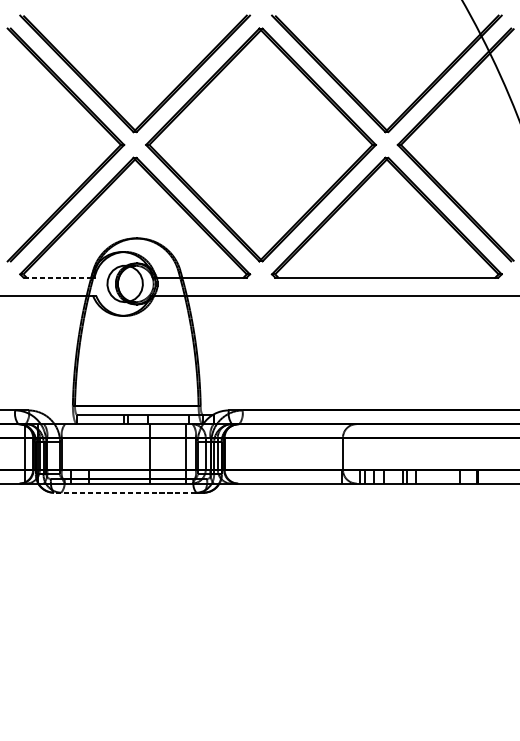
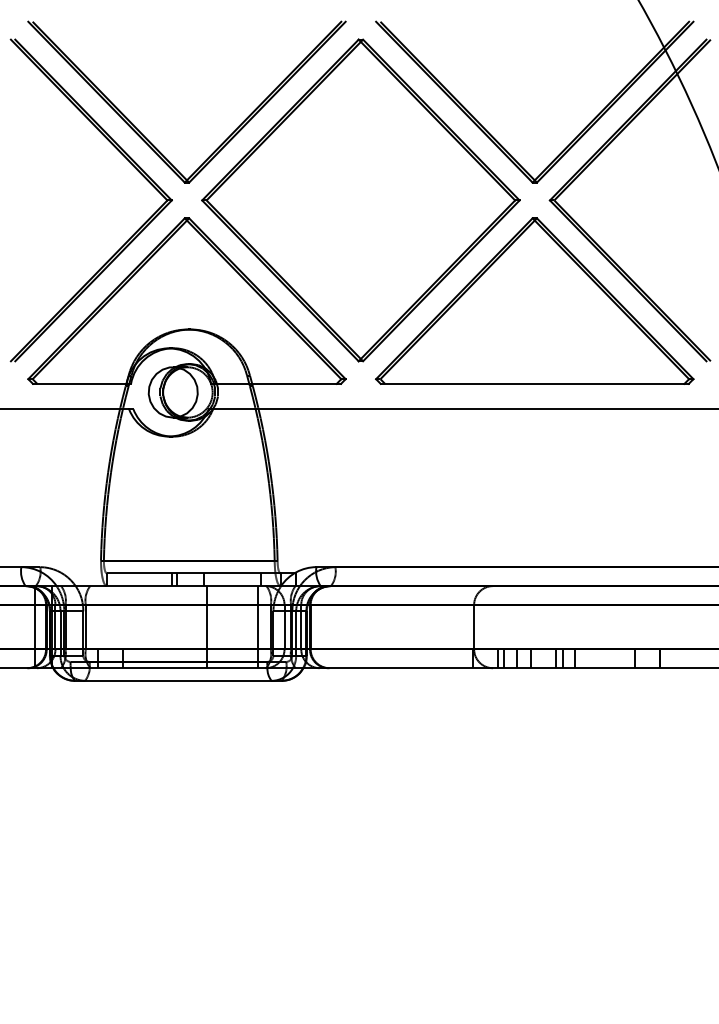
line: (57, 277) -> (79, 383), dashed -> solid
line: (124, 492) -> (172, 680), dashed -> solid

